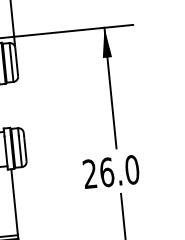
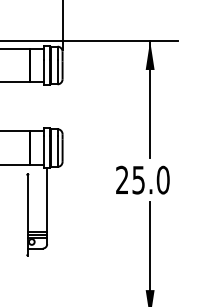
text: (106, 171) -> (138, 179), 26.0 -> 25.0

